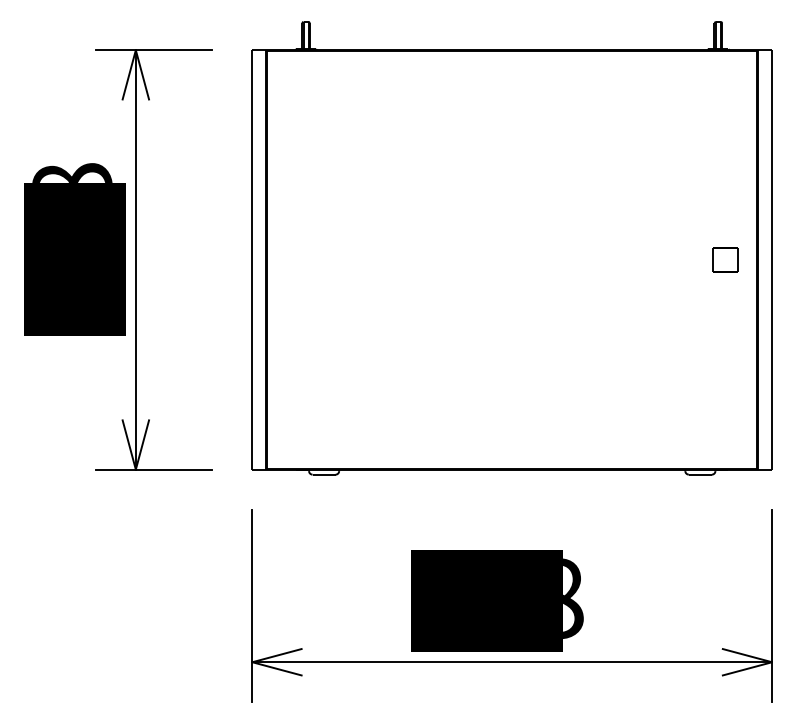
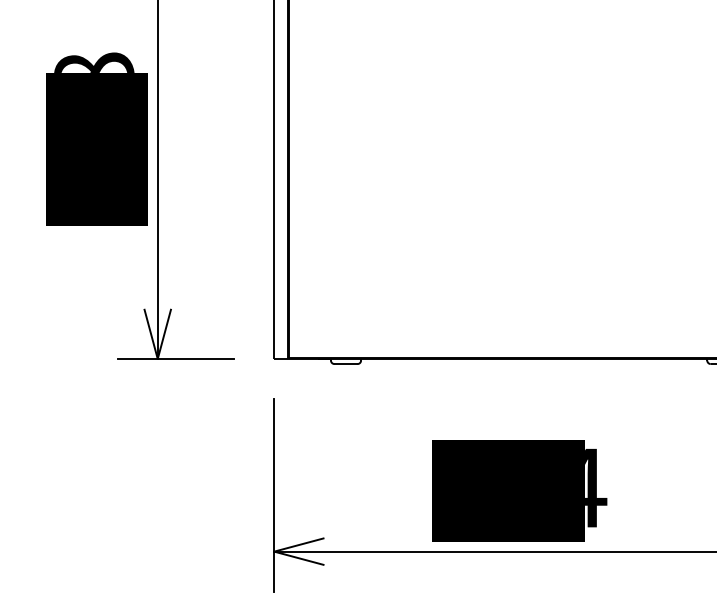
text: (574, 598) -> (596, 487), 518 -> 514

